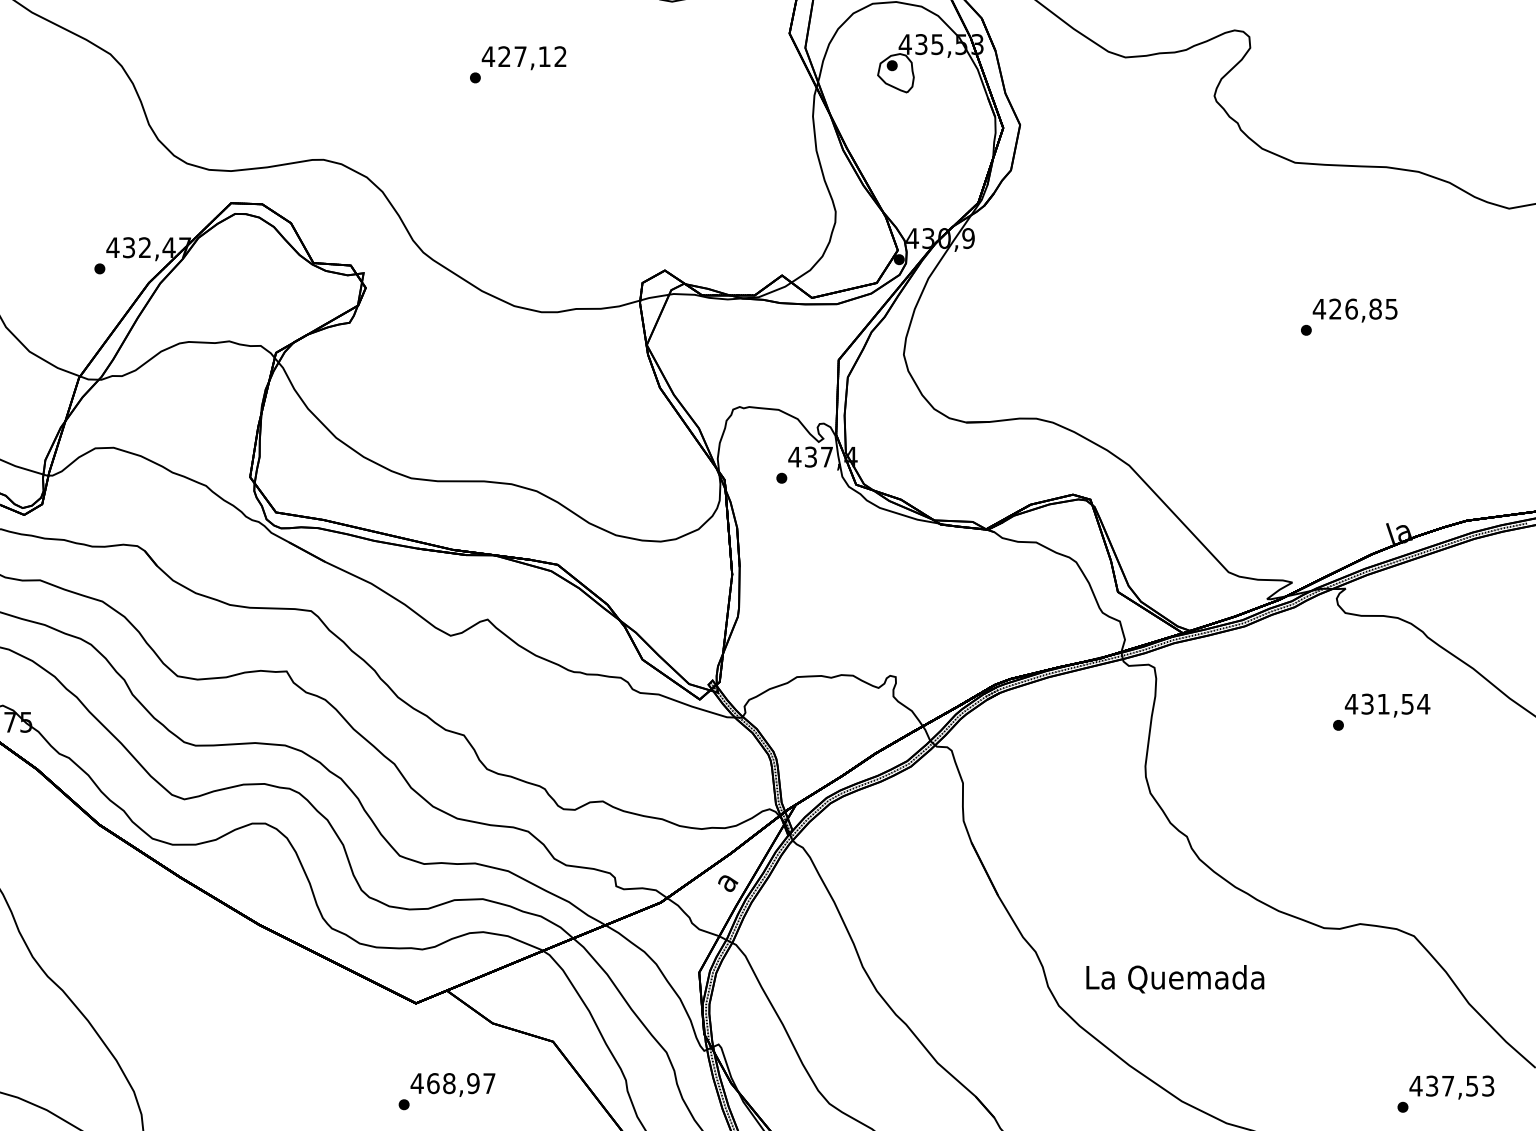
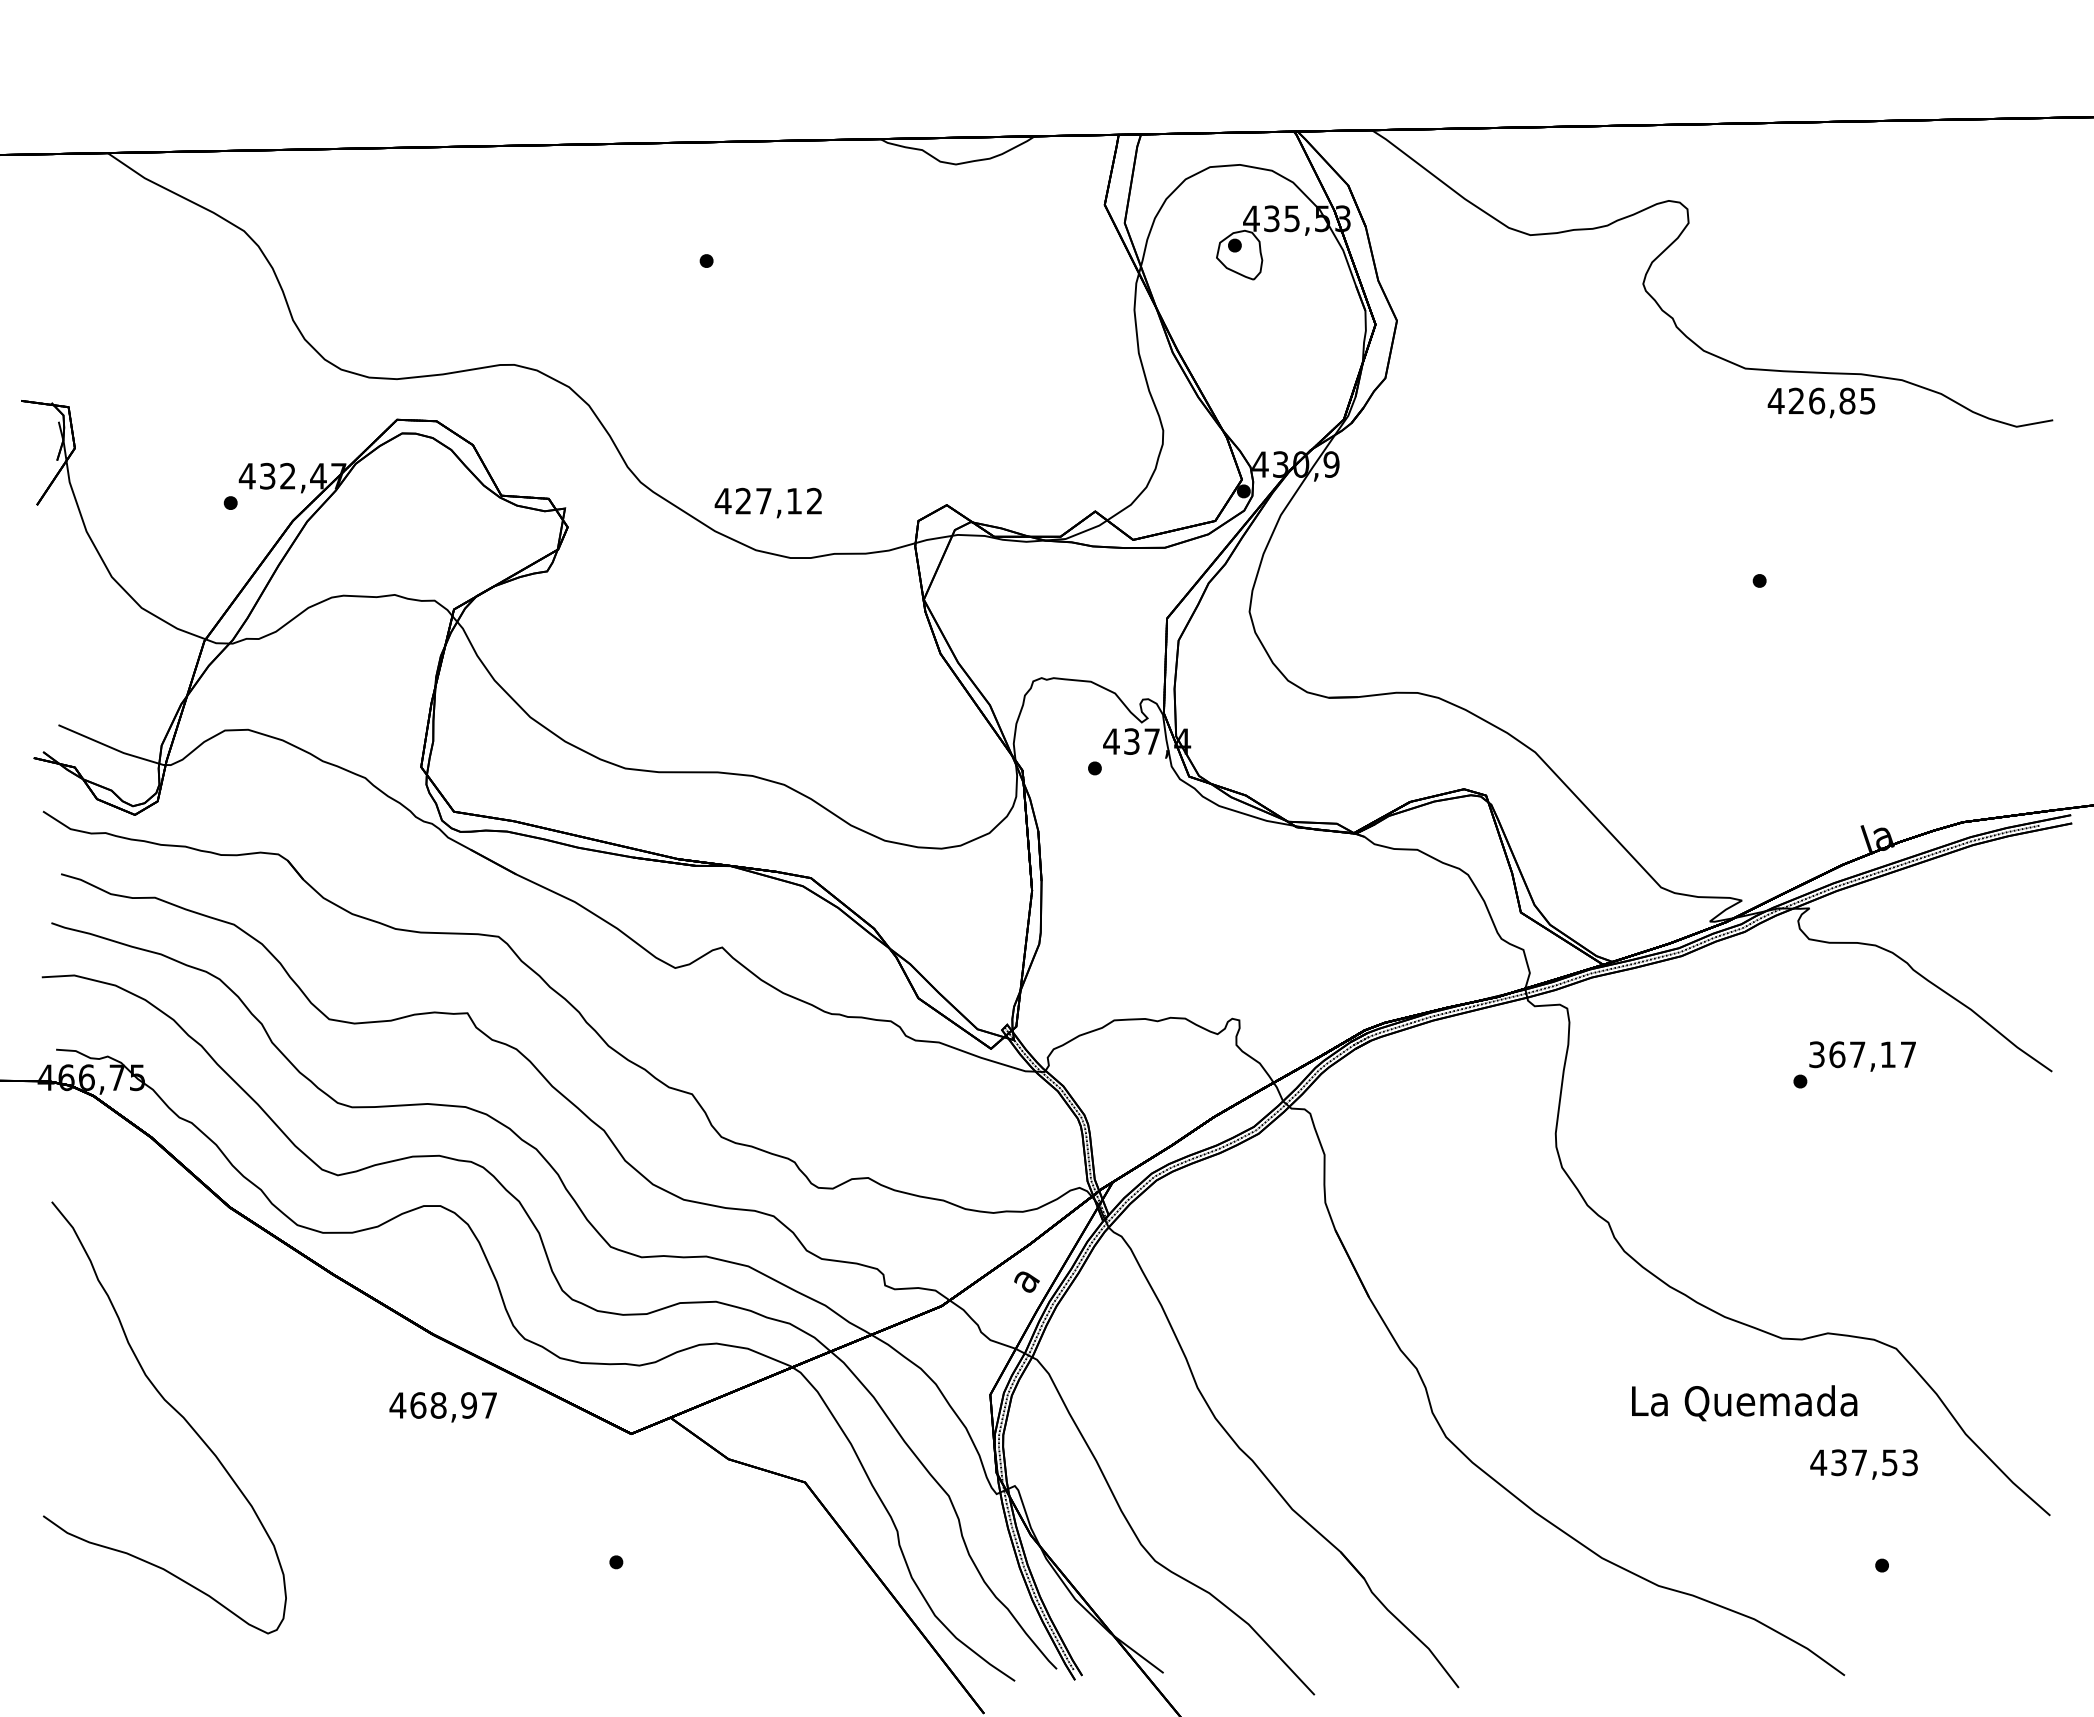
text: (523, 57) -> (767, 502), moved
text: (1355, 310) -> (1821, 402), moved
text: (1387, 704) -> (1862, 1054), 431,54 -> 367,17
text: (1175, 979) -> (1744, 1403), moved
text: (452, 1085) -> (442, 1407), moved
text: (1451, 1087) -> (1863, 1464), moved

